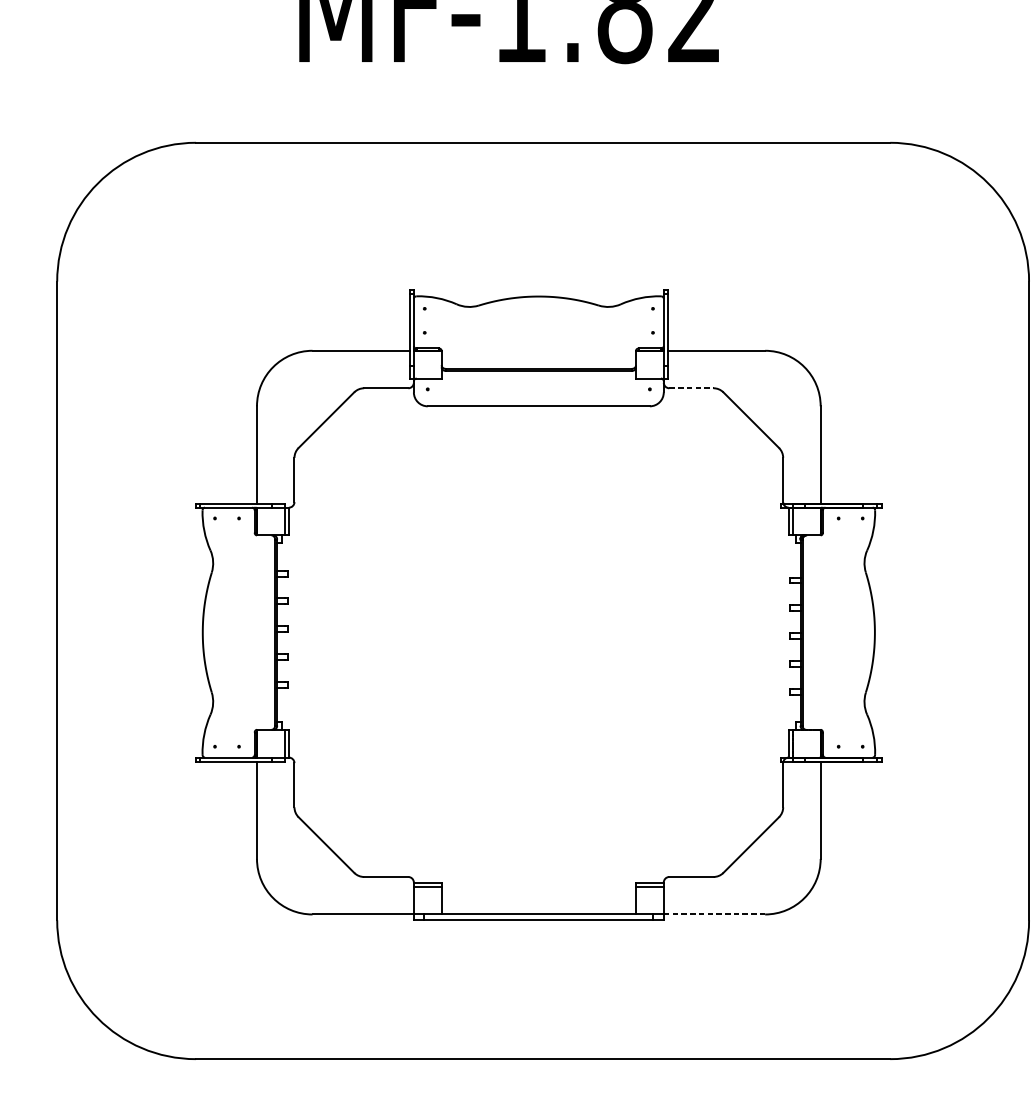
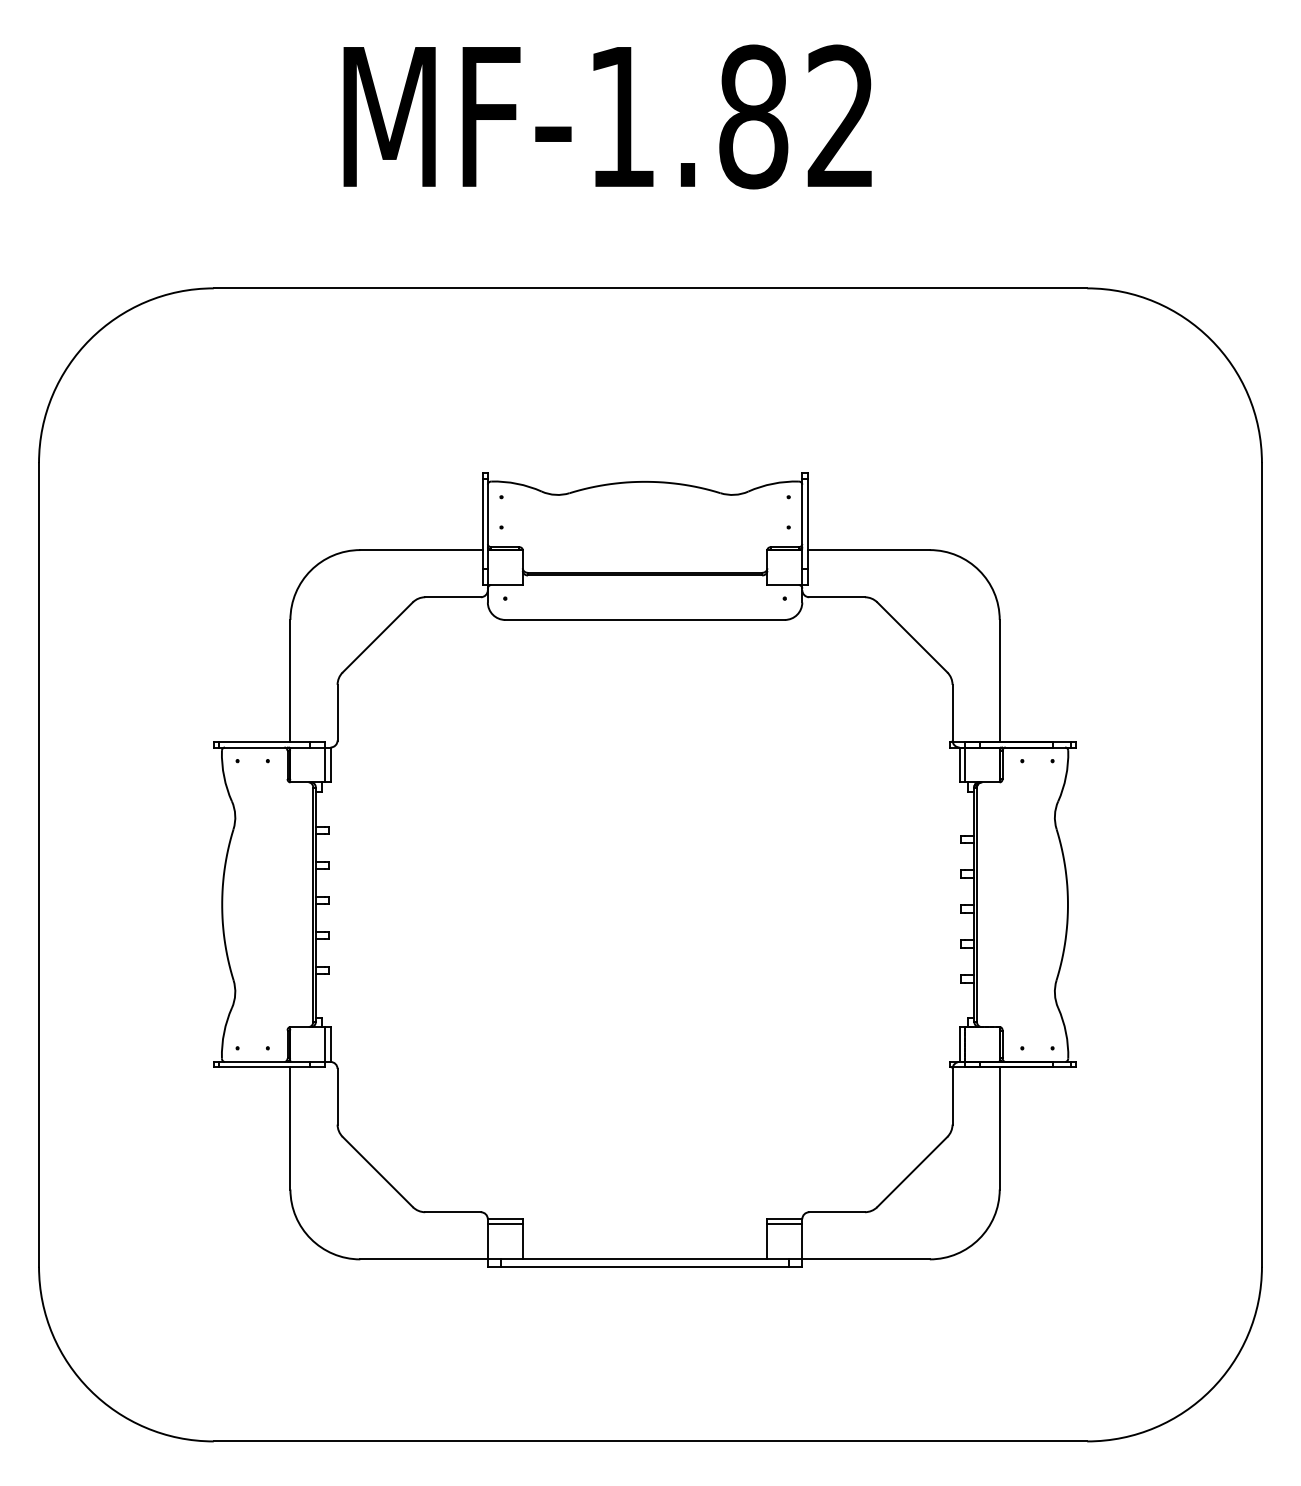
line: (691, 388) -> (837, 597), dashed -> solid
line: (714, 914) -> (866, 1259), dashed -> solid

